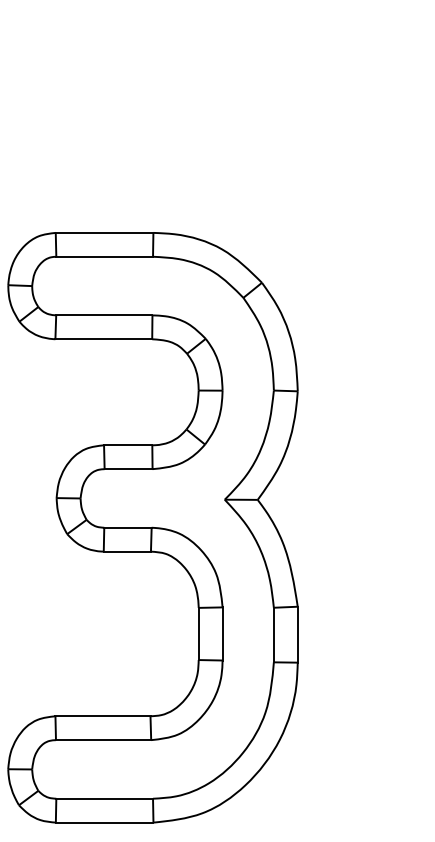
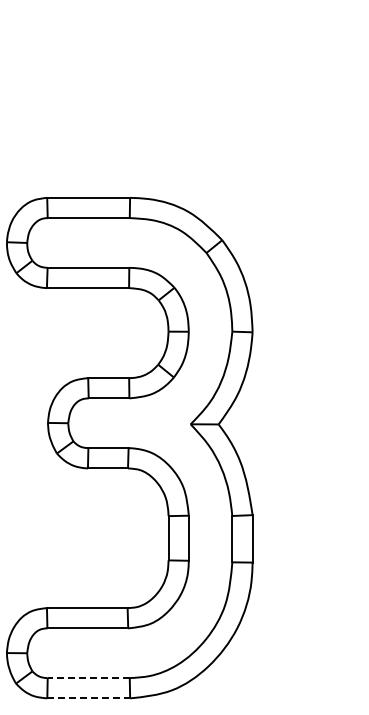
line: (104, 799) -> (88, 678), solid -> dashed
line: (105, 822) -> (89, 698), solid -> dashed

